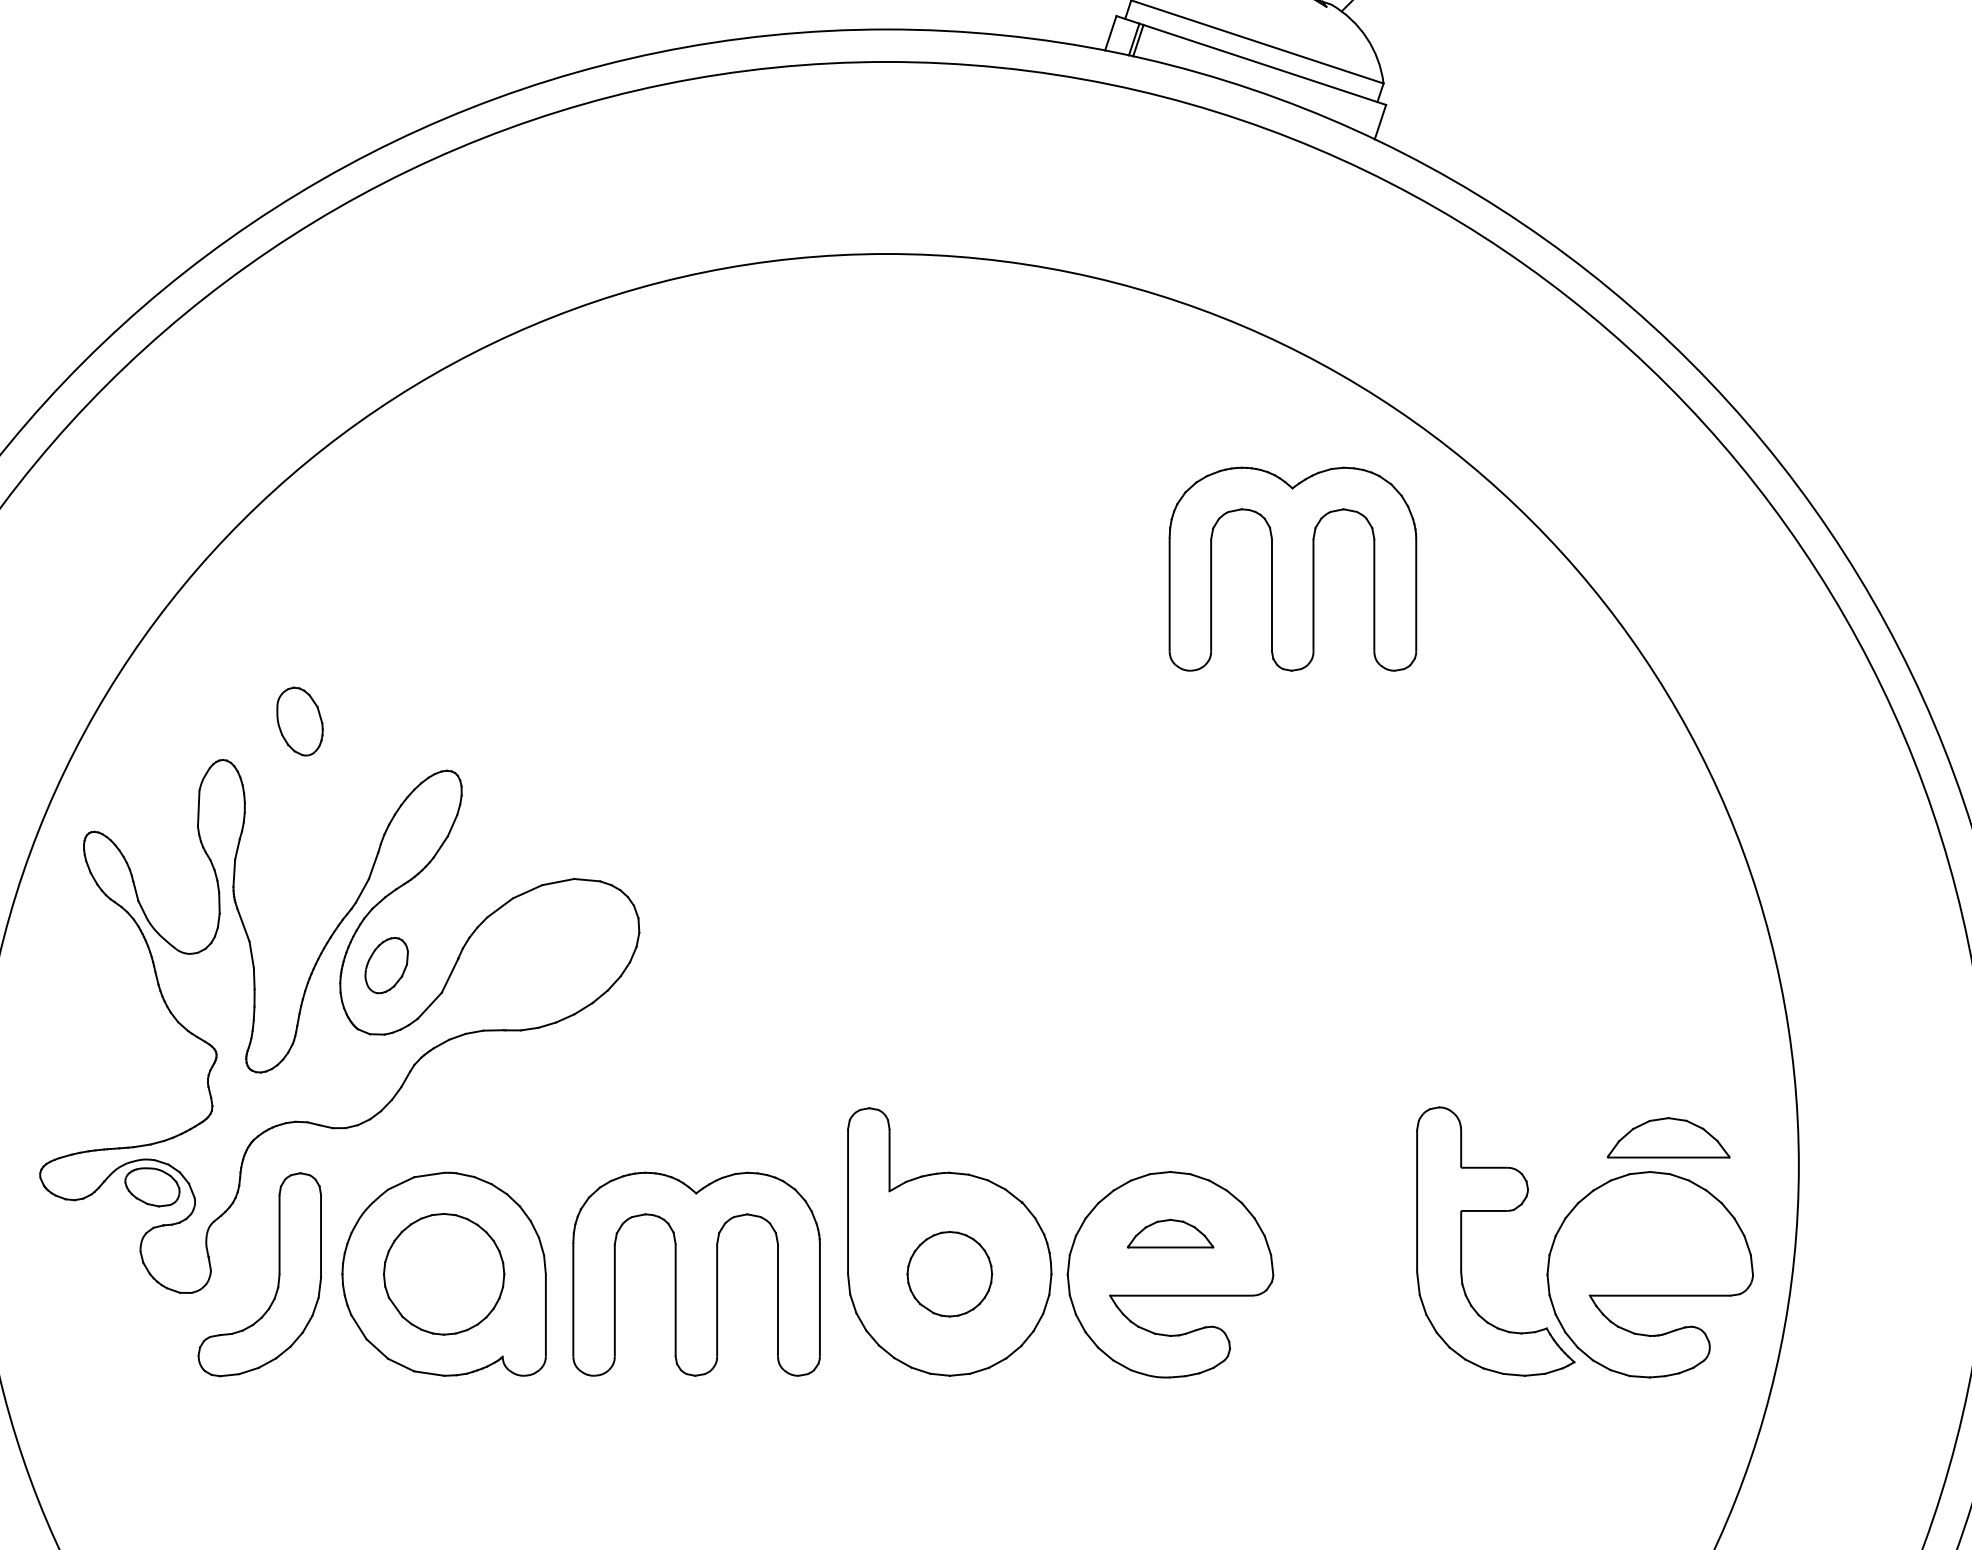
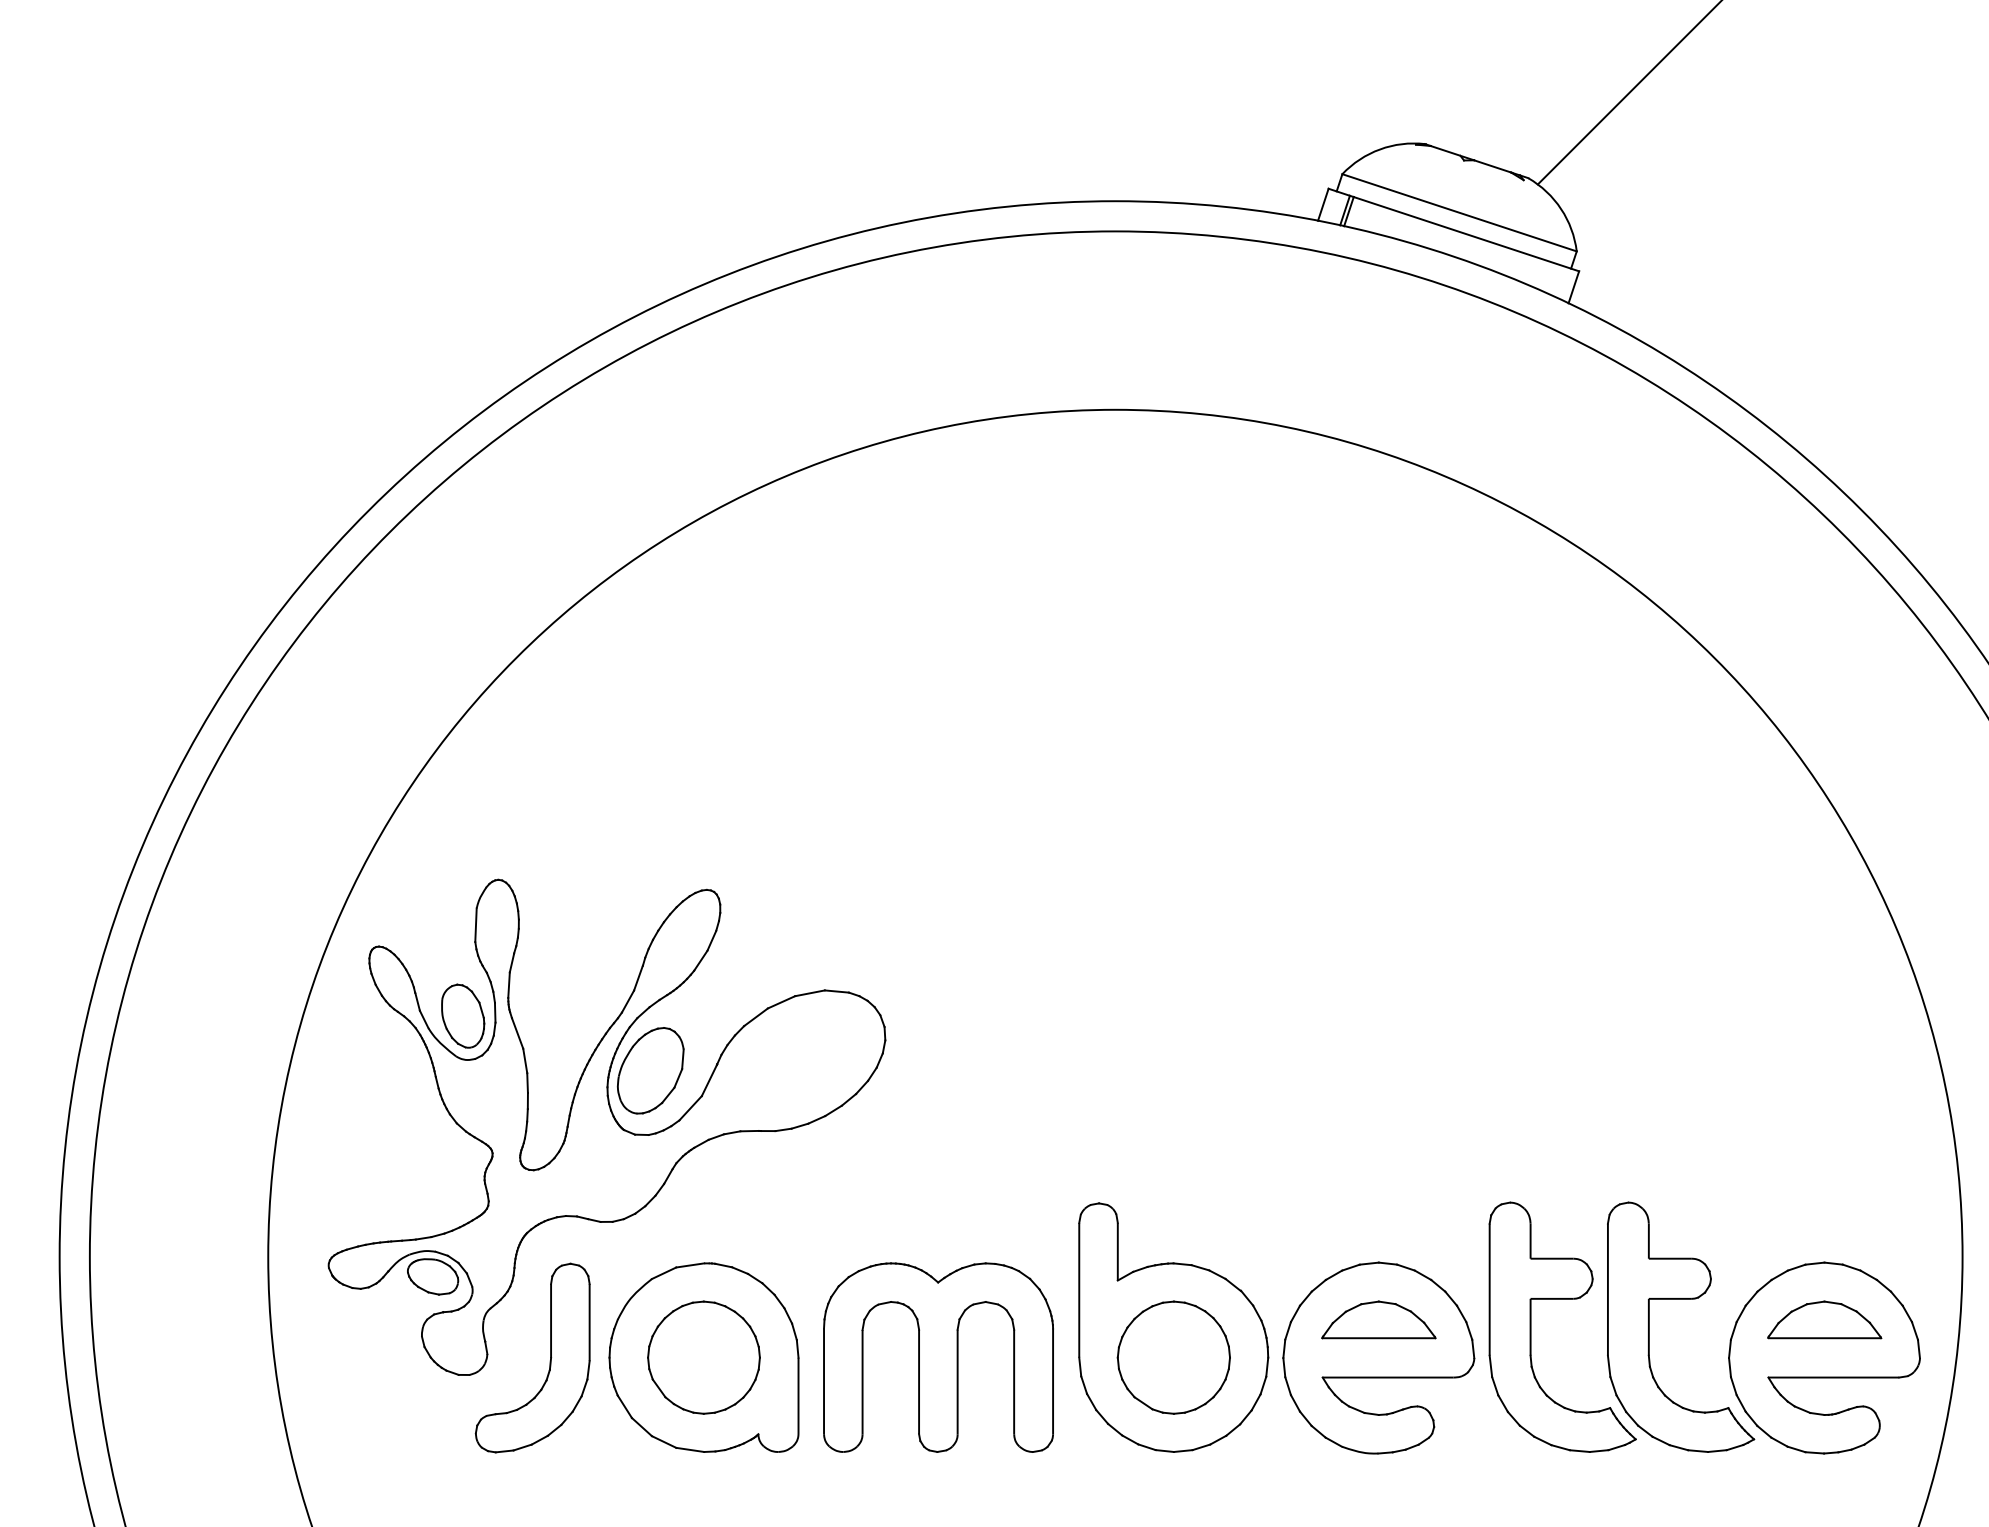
part: (1292, 569) -> (1492, 702), removed
part: (300, 720) -> (463, 1015), moved
part: (386, 965) -> (650, 1070), size x1.67
part: (1668, 1137) -> (1824, 1319), moved
part: (1368, 1211) -> (1562, 1299), added
part: (1170, 1233) -> (1378, 1319), size x1.43
part: (949, 1274) -> (1173, 1357), size x1.43

